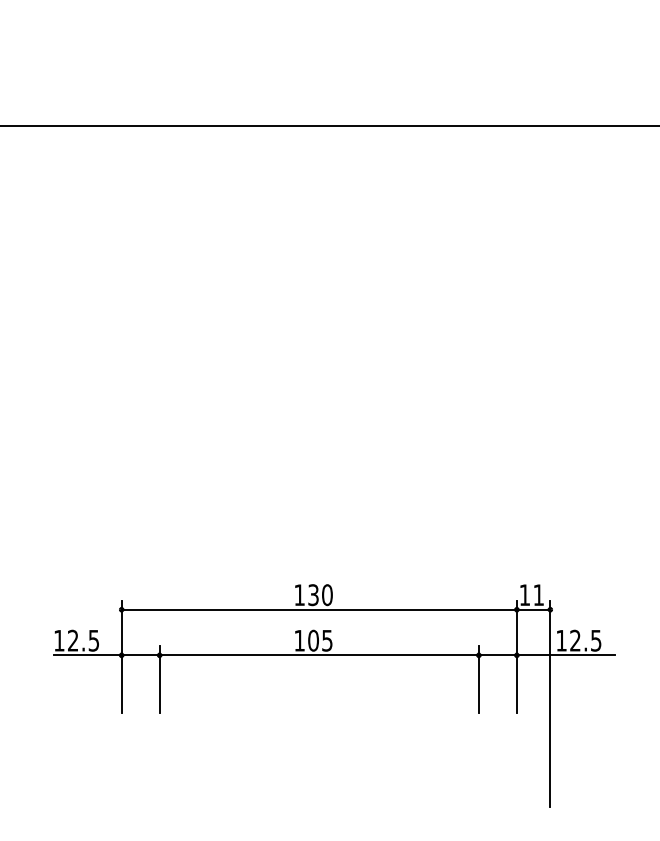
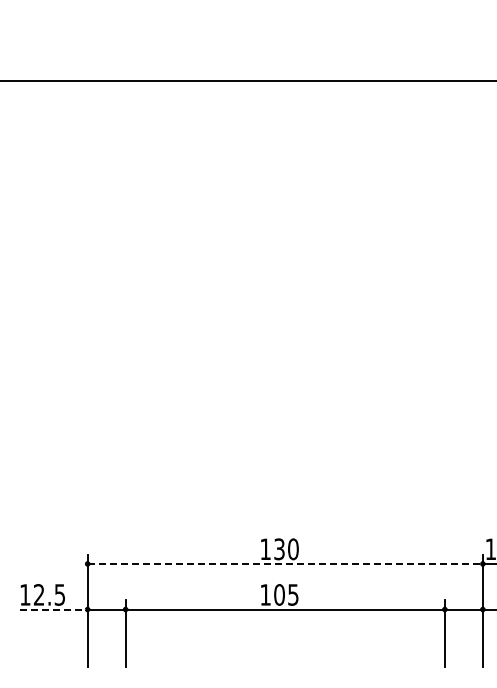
line: (319, 609) -> (285, 563), solid -> dashed
line: (88, 655) -> (54, 609), solid -> dashed

